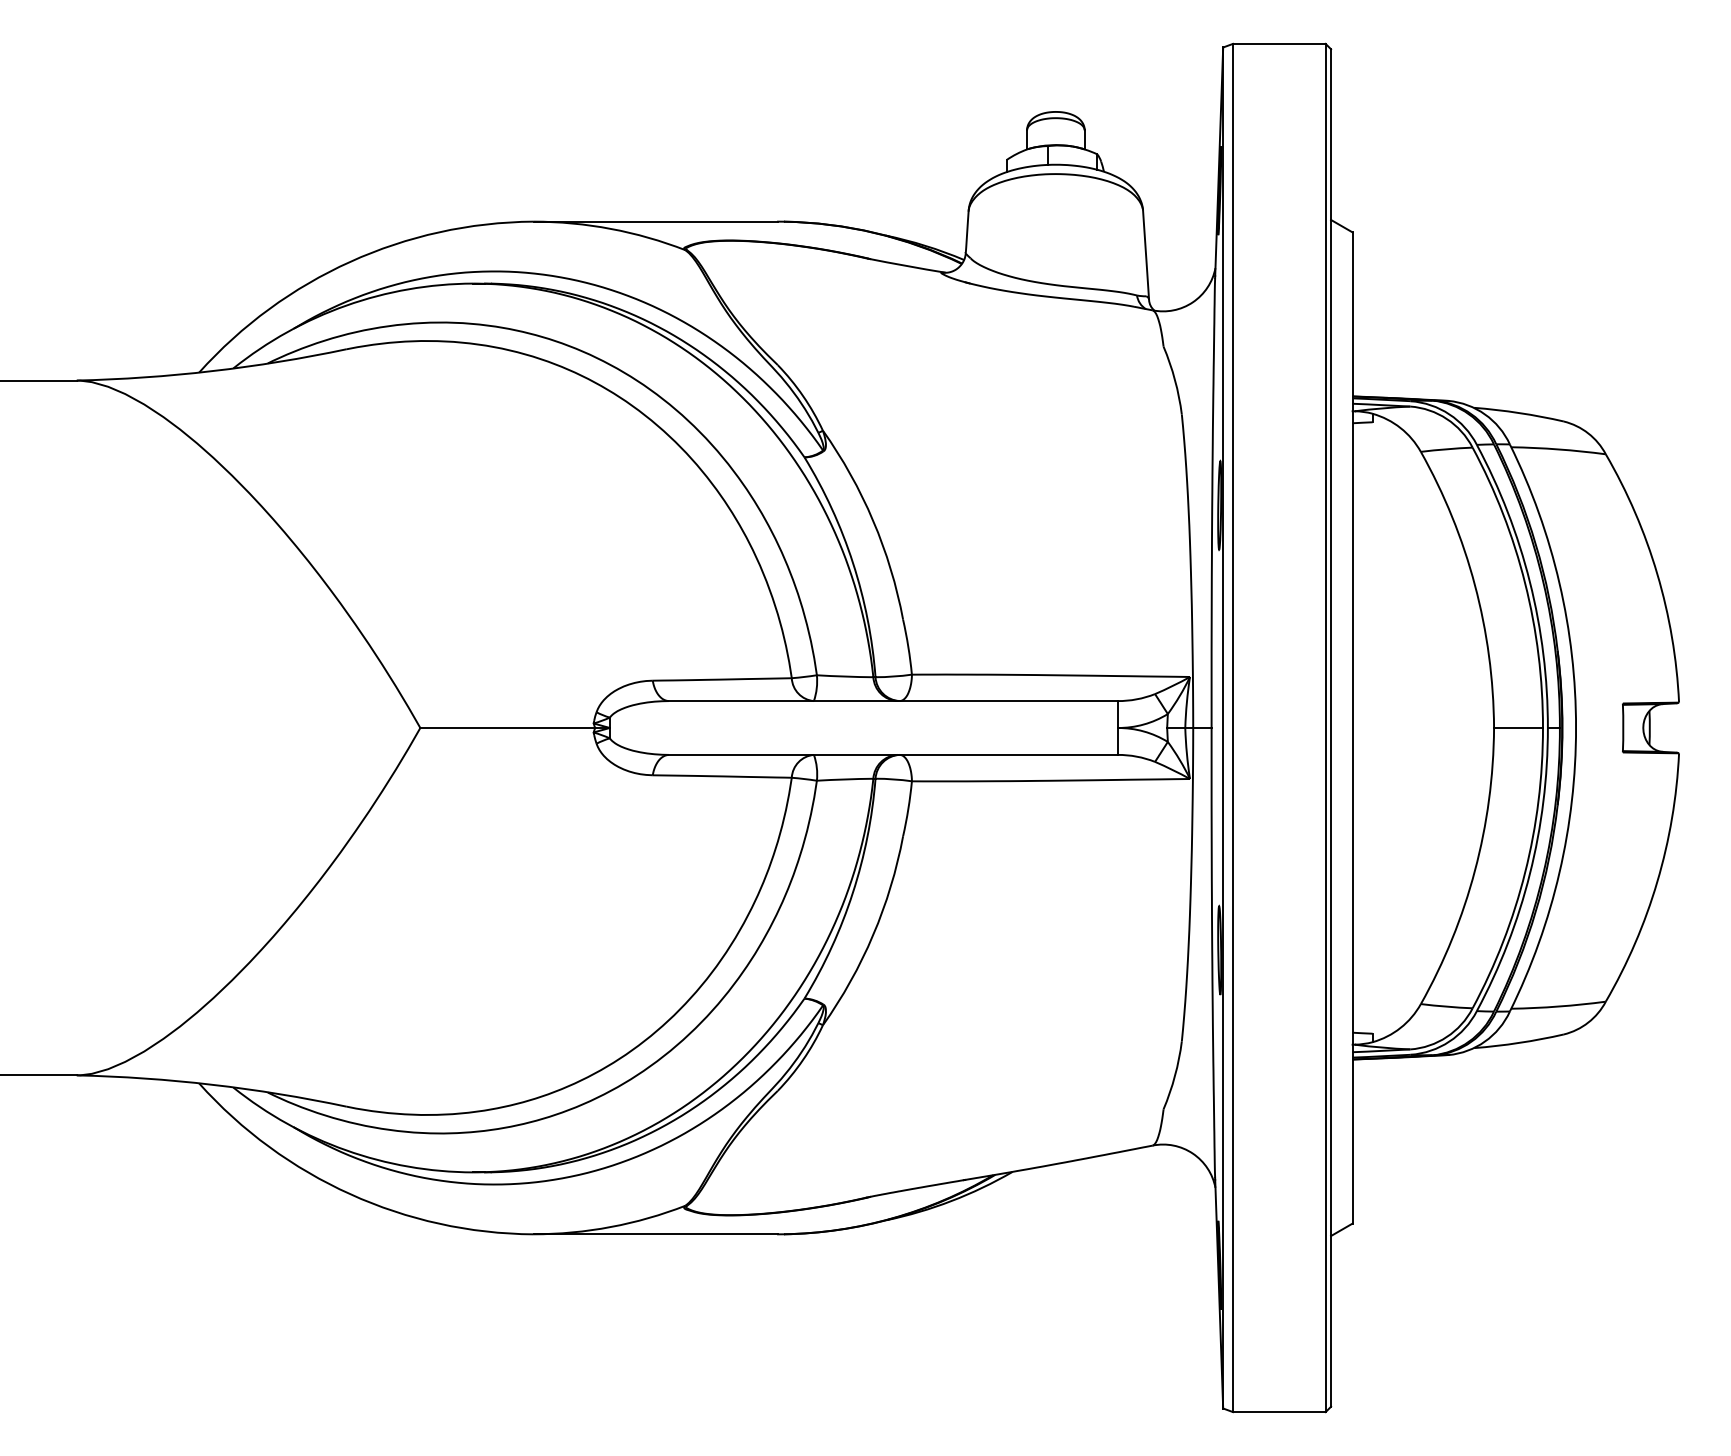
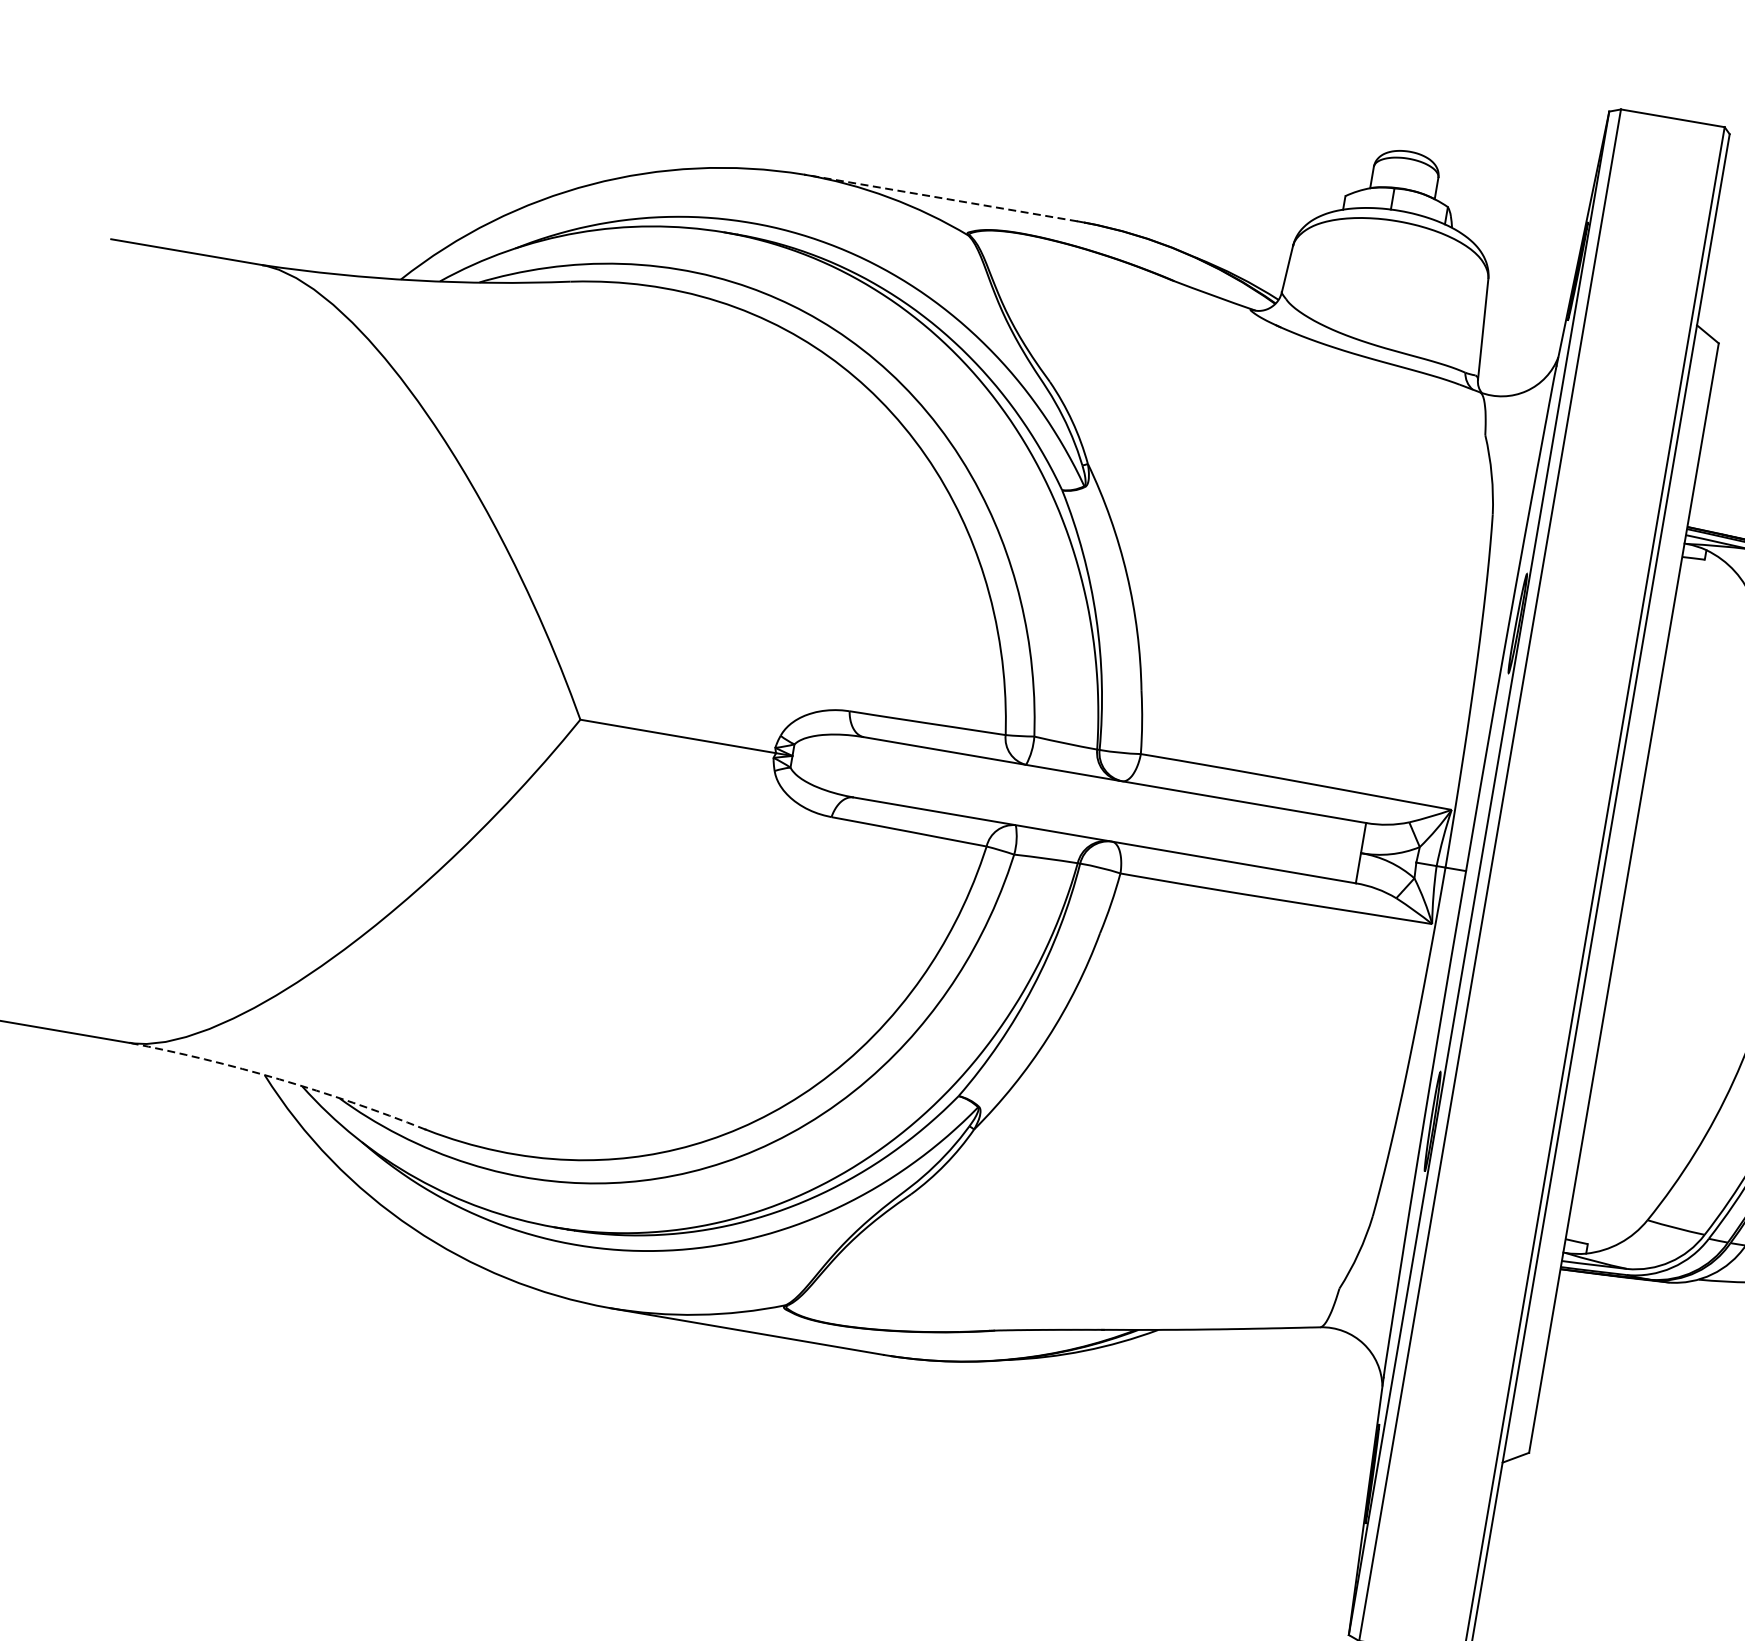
line: (655, 221) -> (940, 197), solid -> dashed
arc: (212, 1084) -> (279, 1079), solid -> dashed

